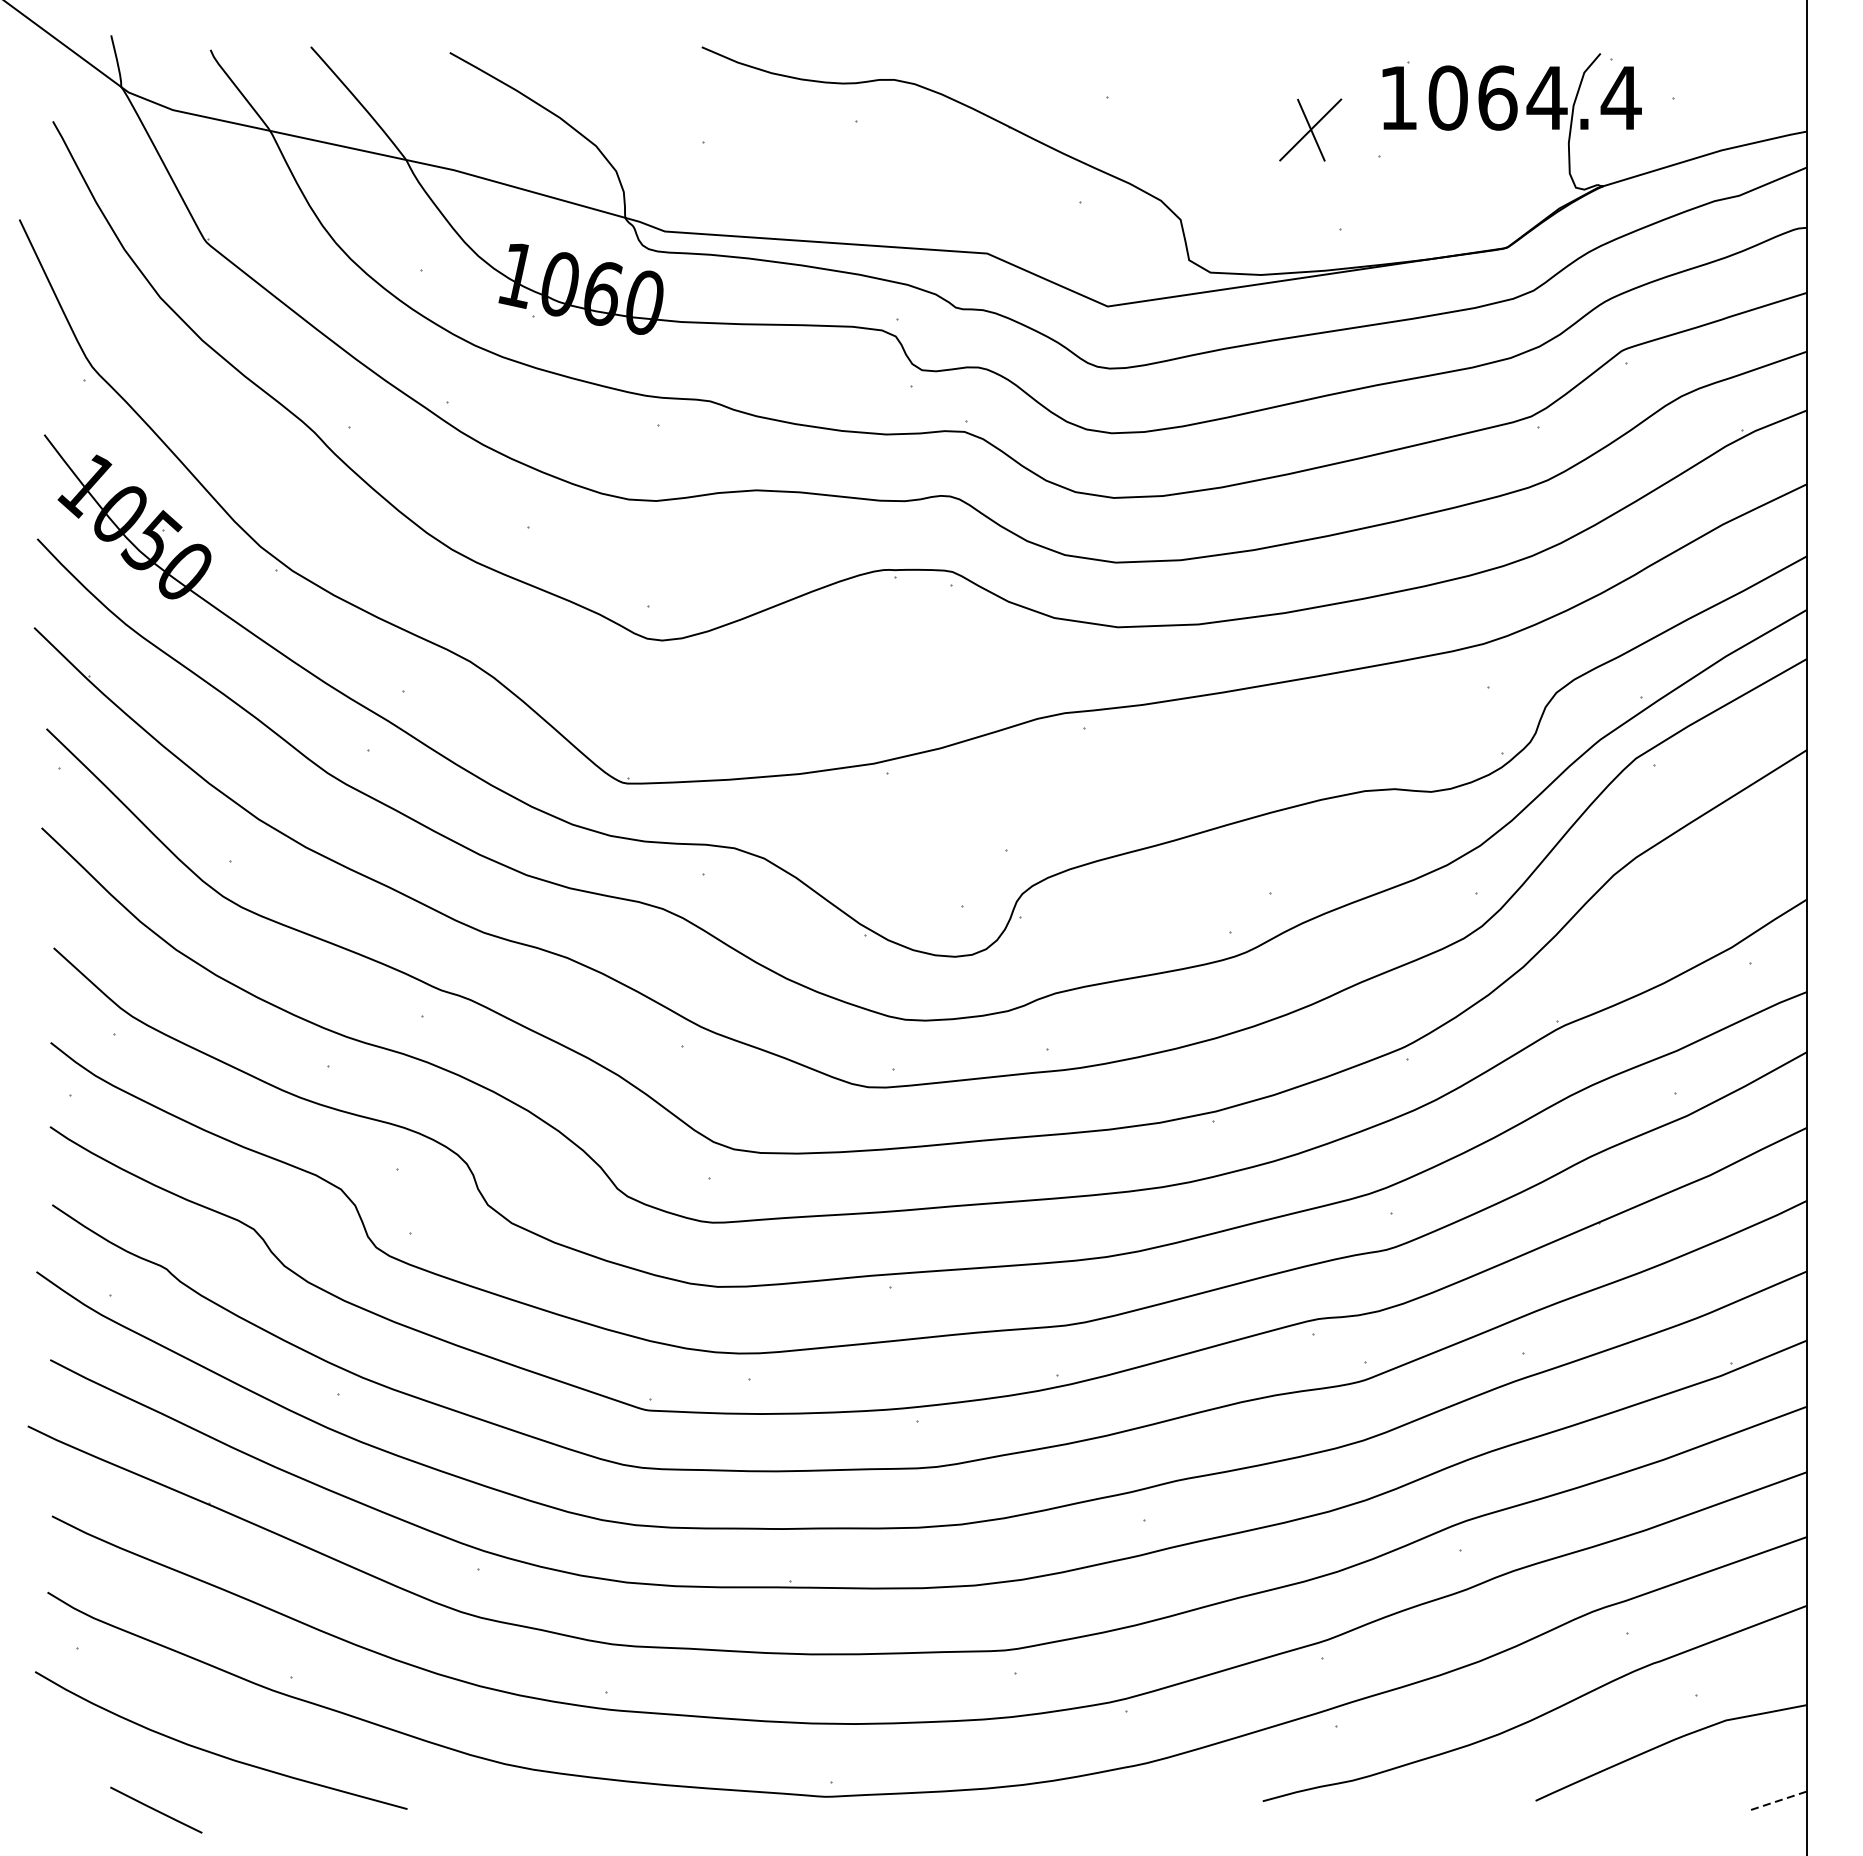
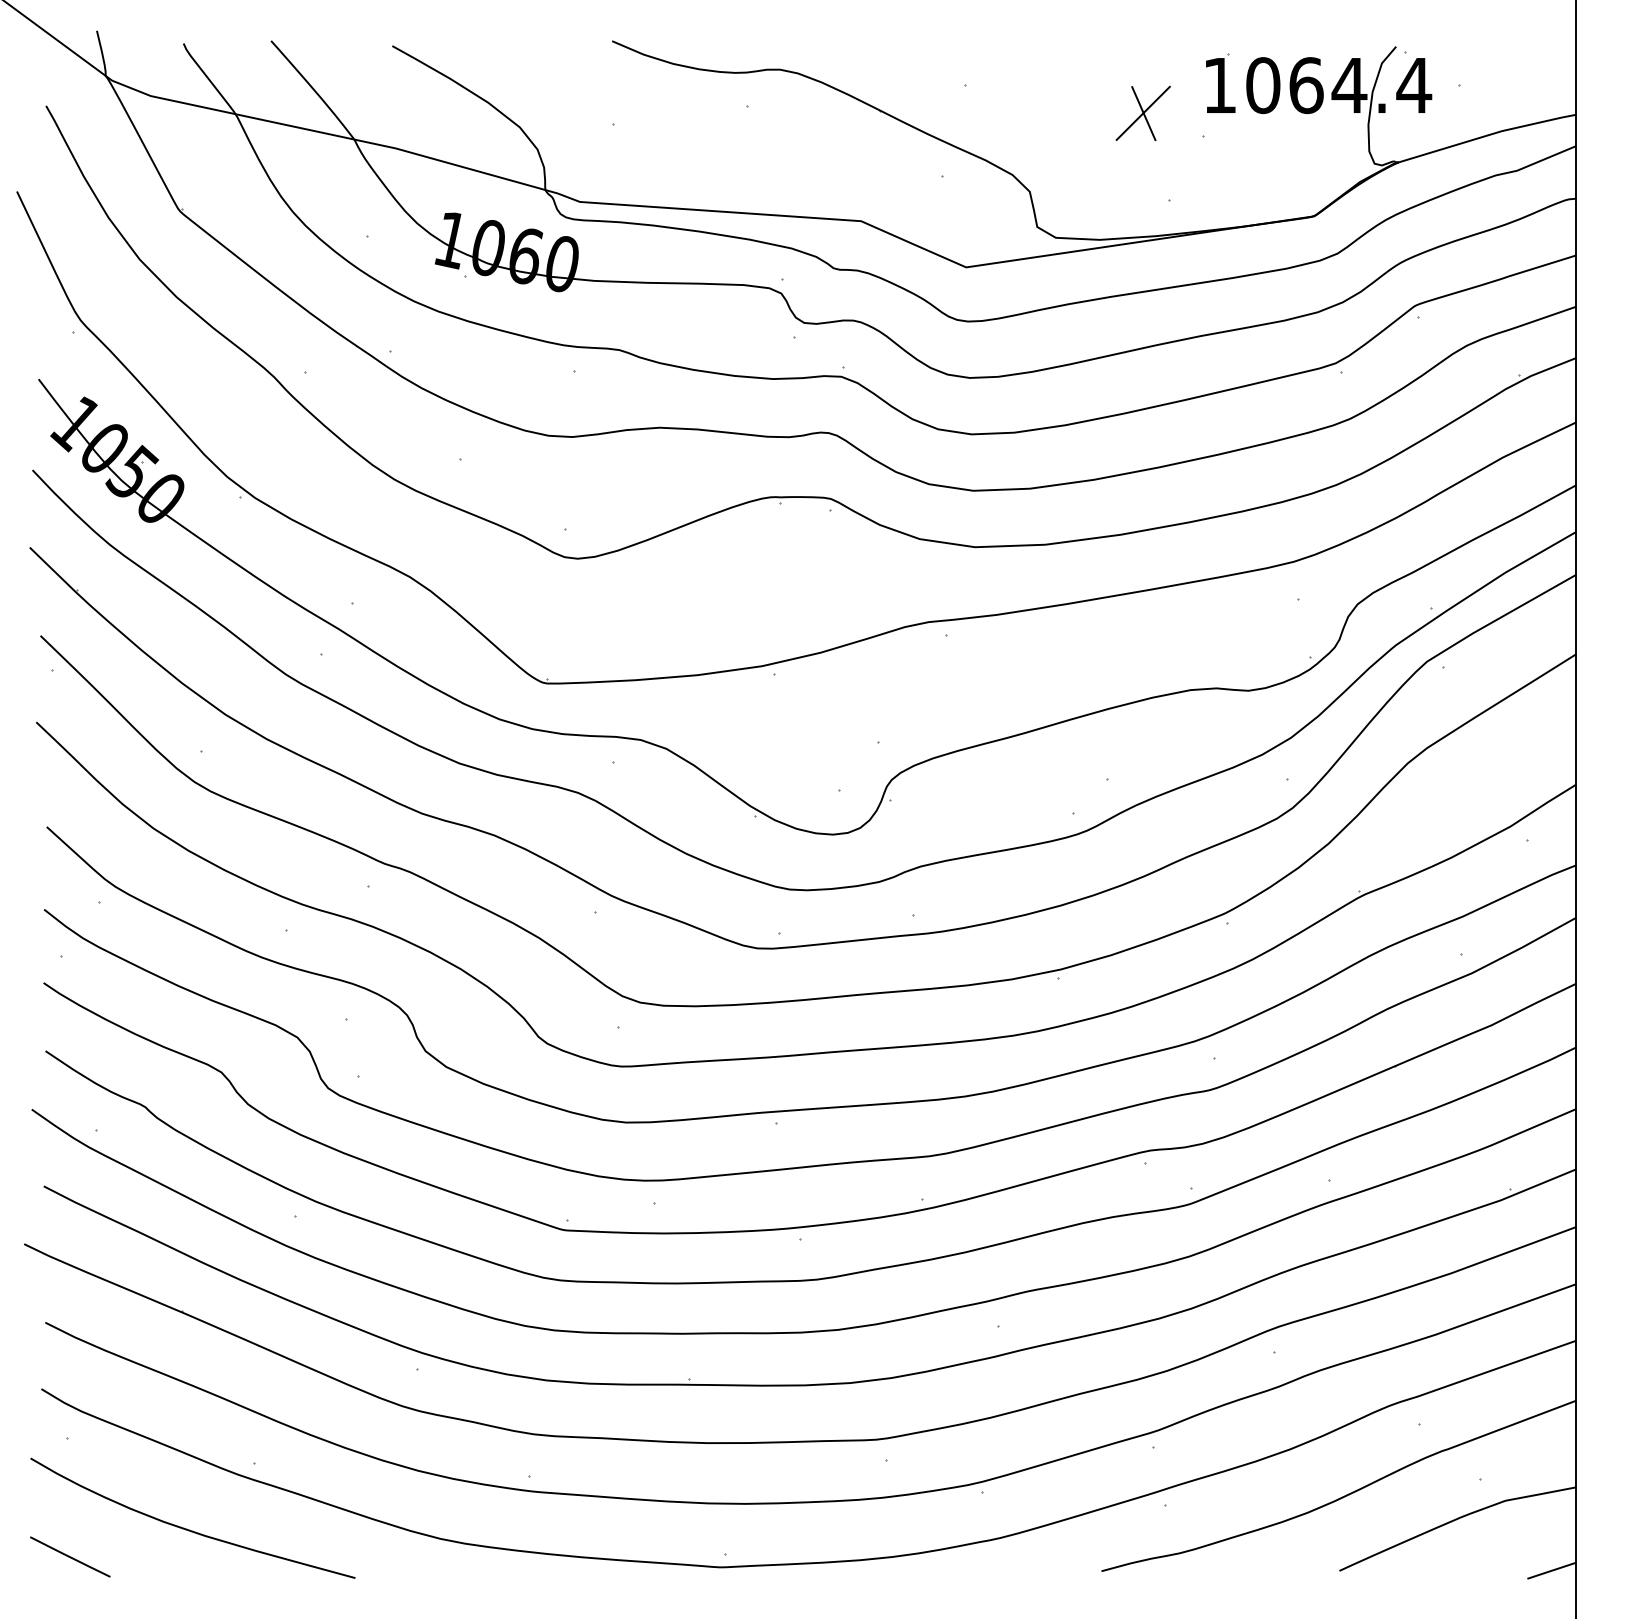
line: (1778, 1800) -> (1551, 1570), dashed -> solid
line: (156, 1809) -> (70, 1556), moved

